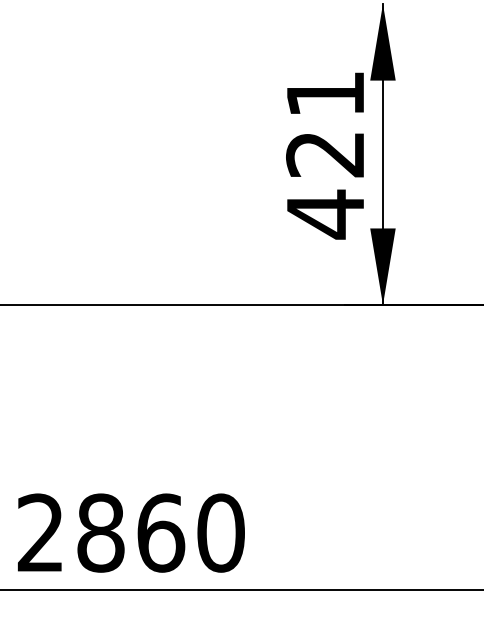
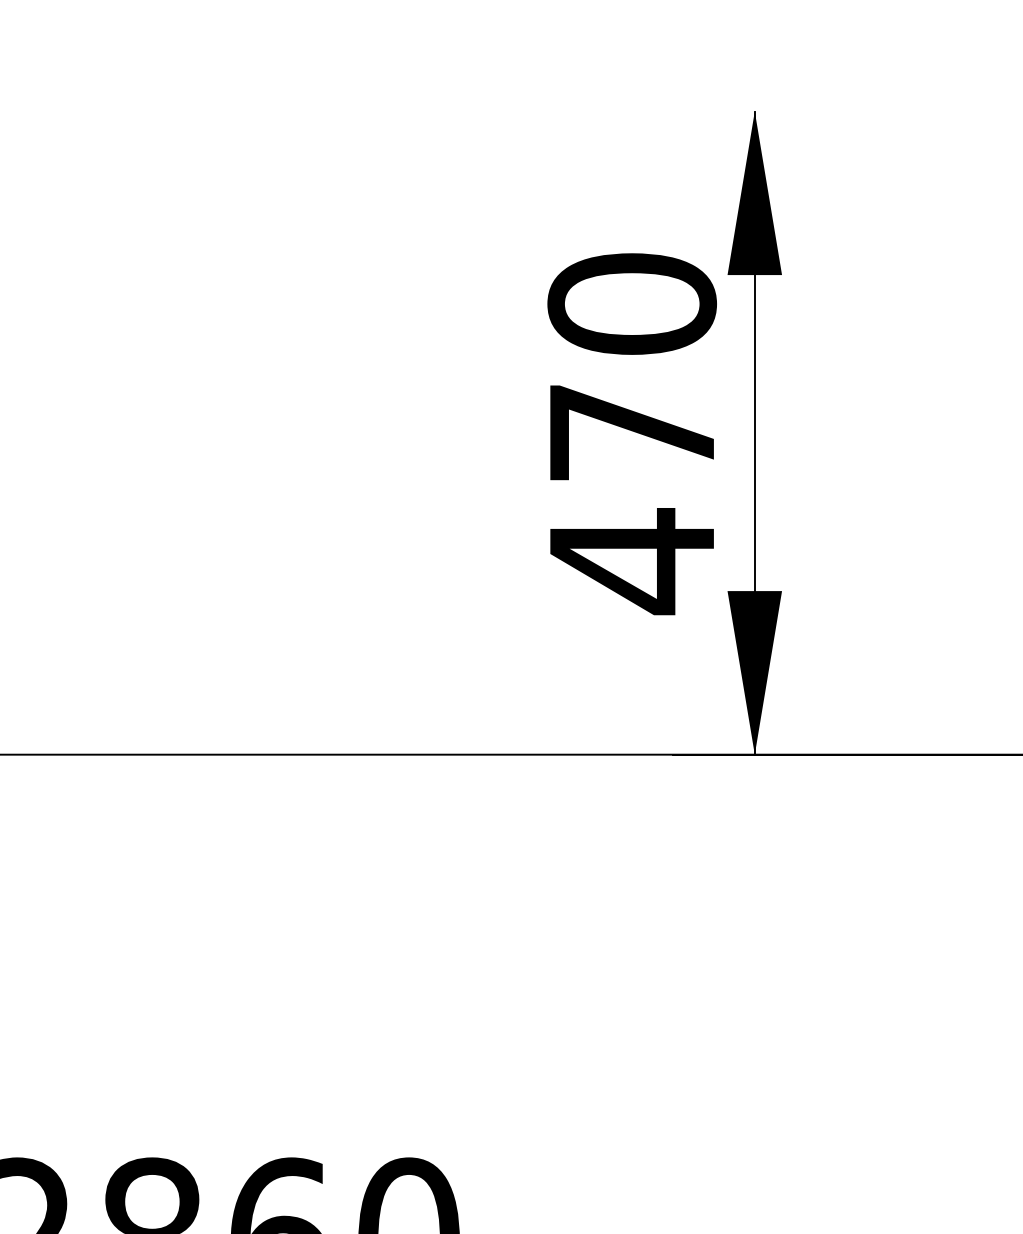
text: (325, 123) -> (631, 366), 421 -> 470

